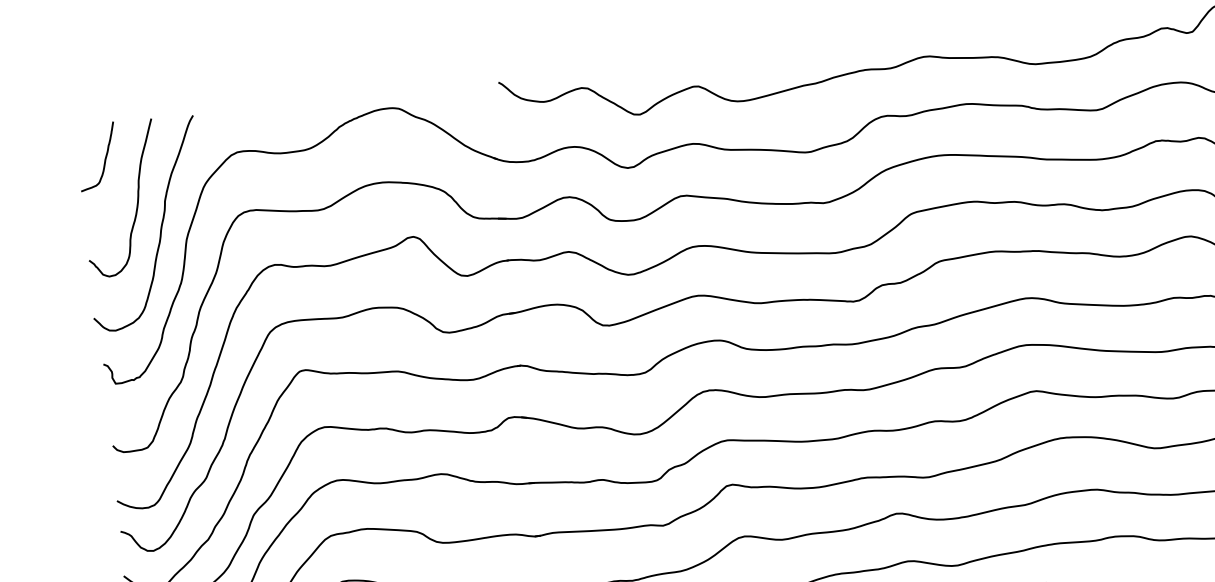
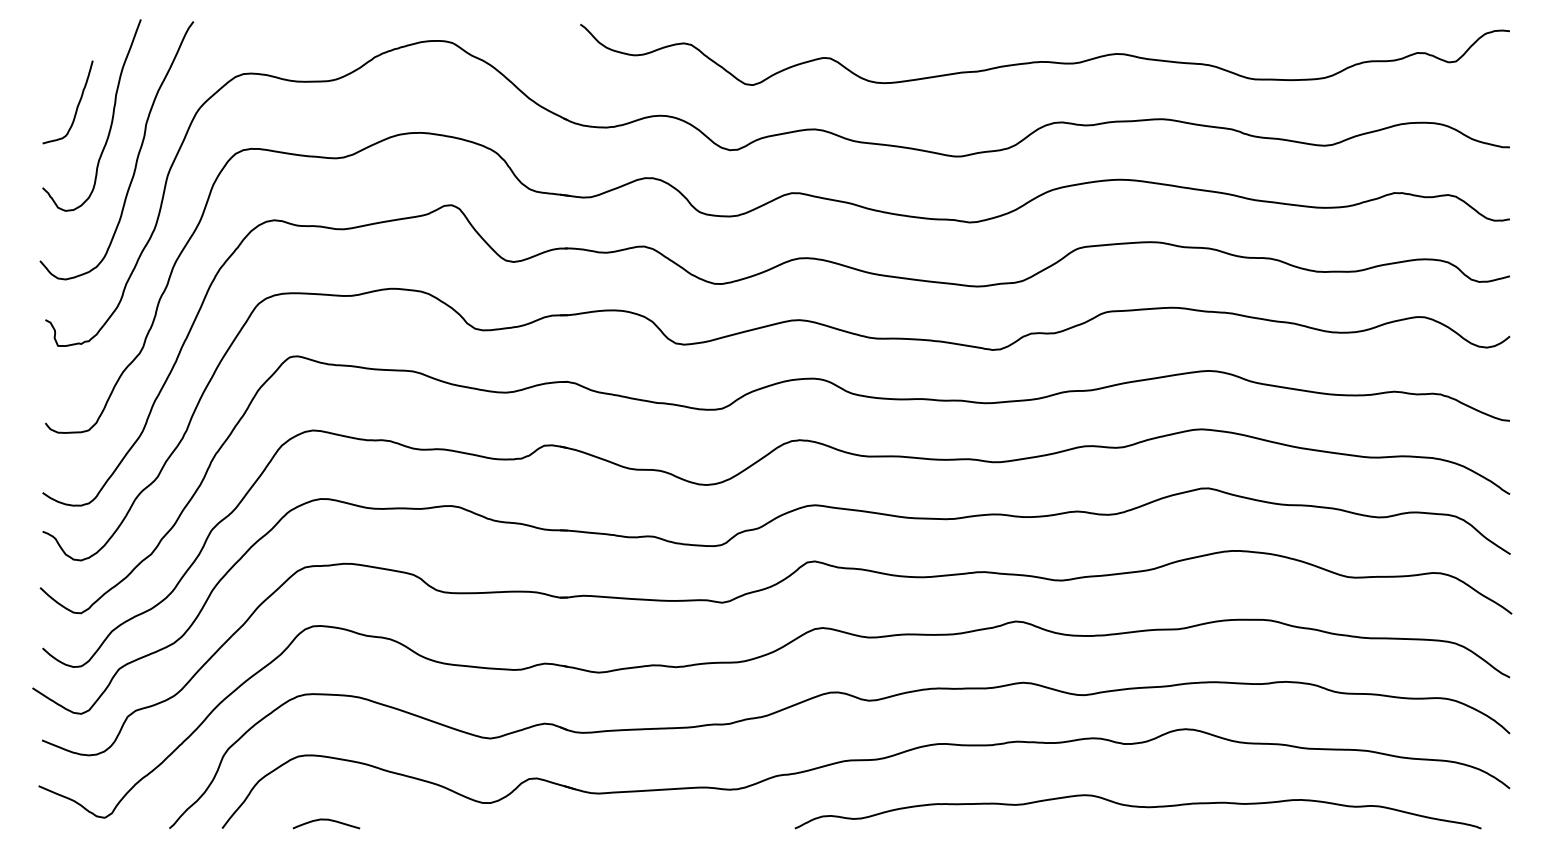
curve: (104, 159) -> (76, 106), moved

